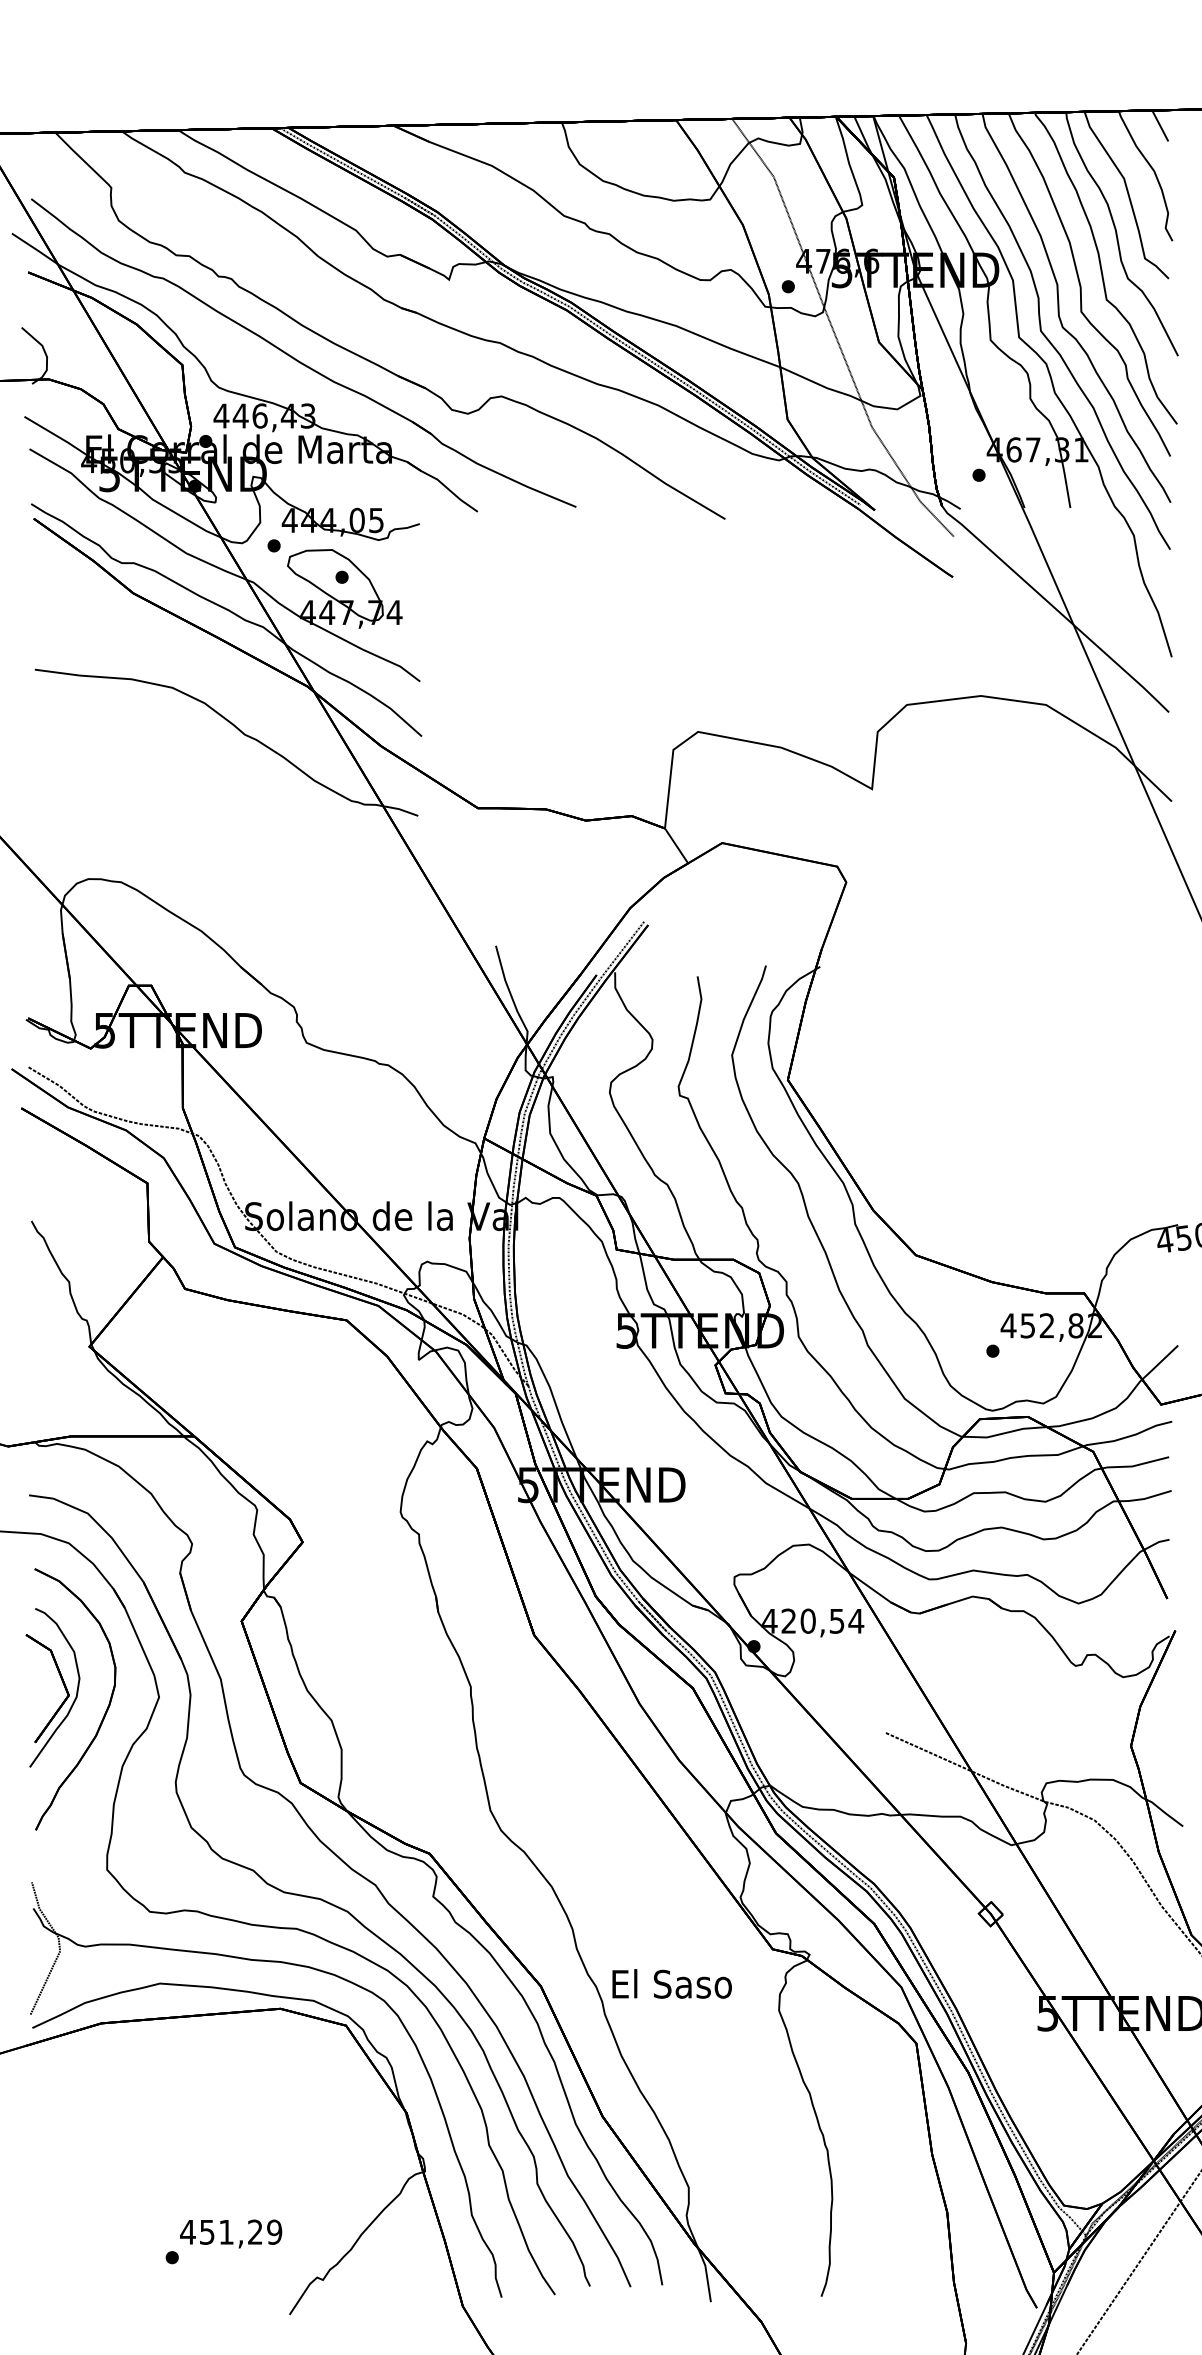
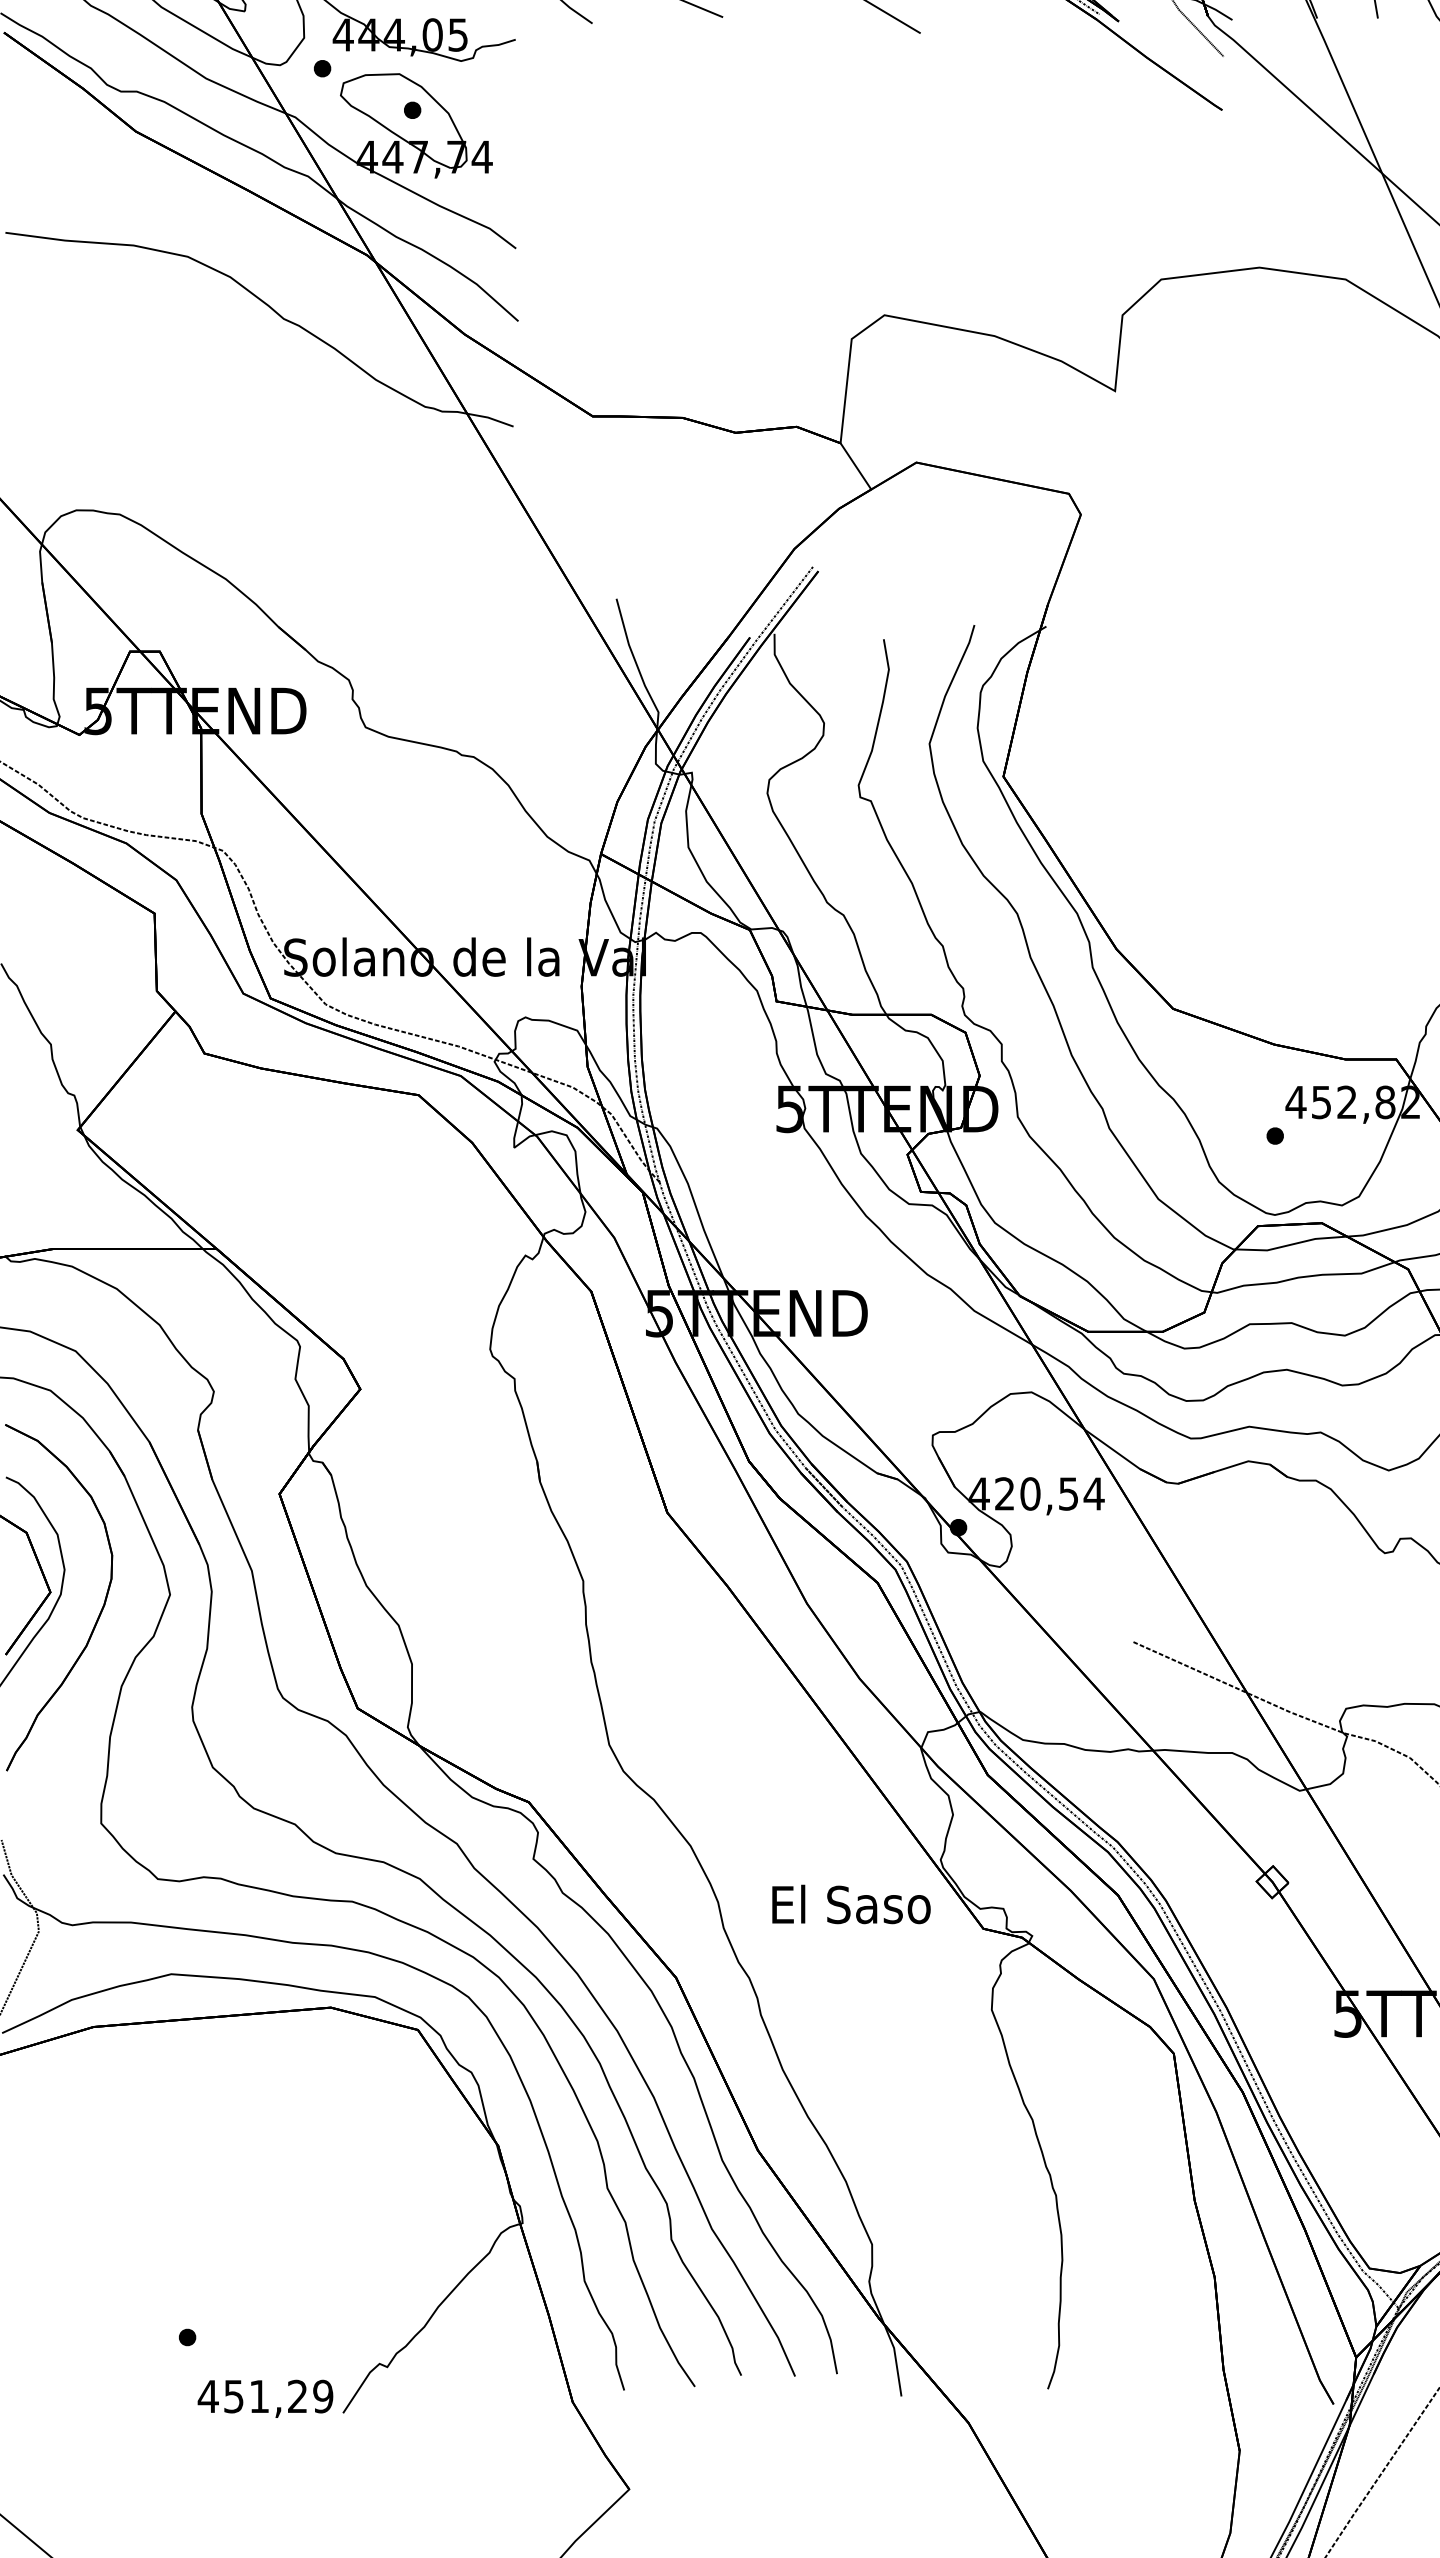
text: (671, 1983) -> (850, 1903), moved
text: (231, 2233) -> (266, 2398), moved

